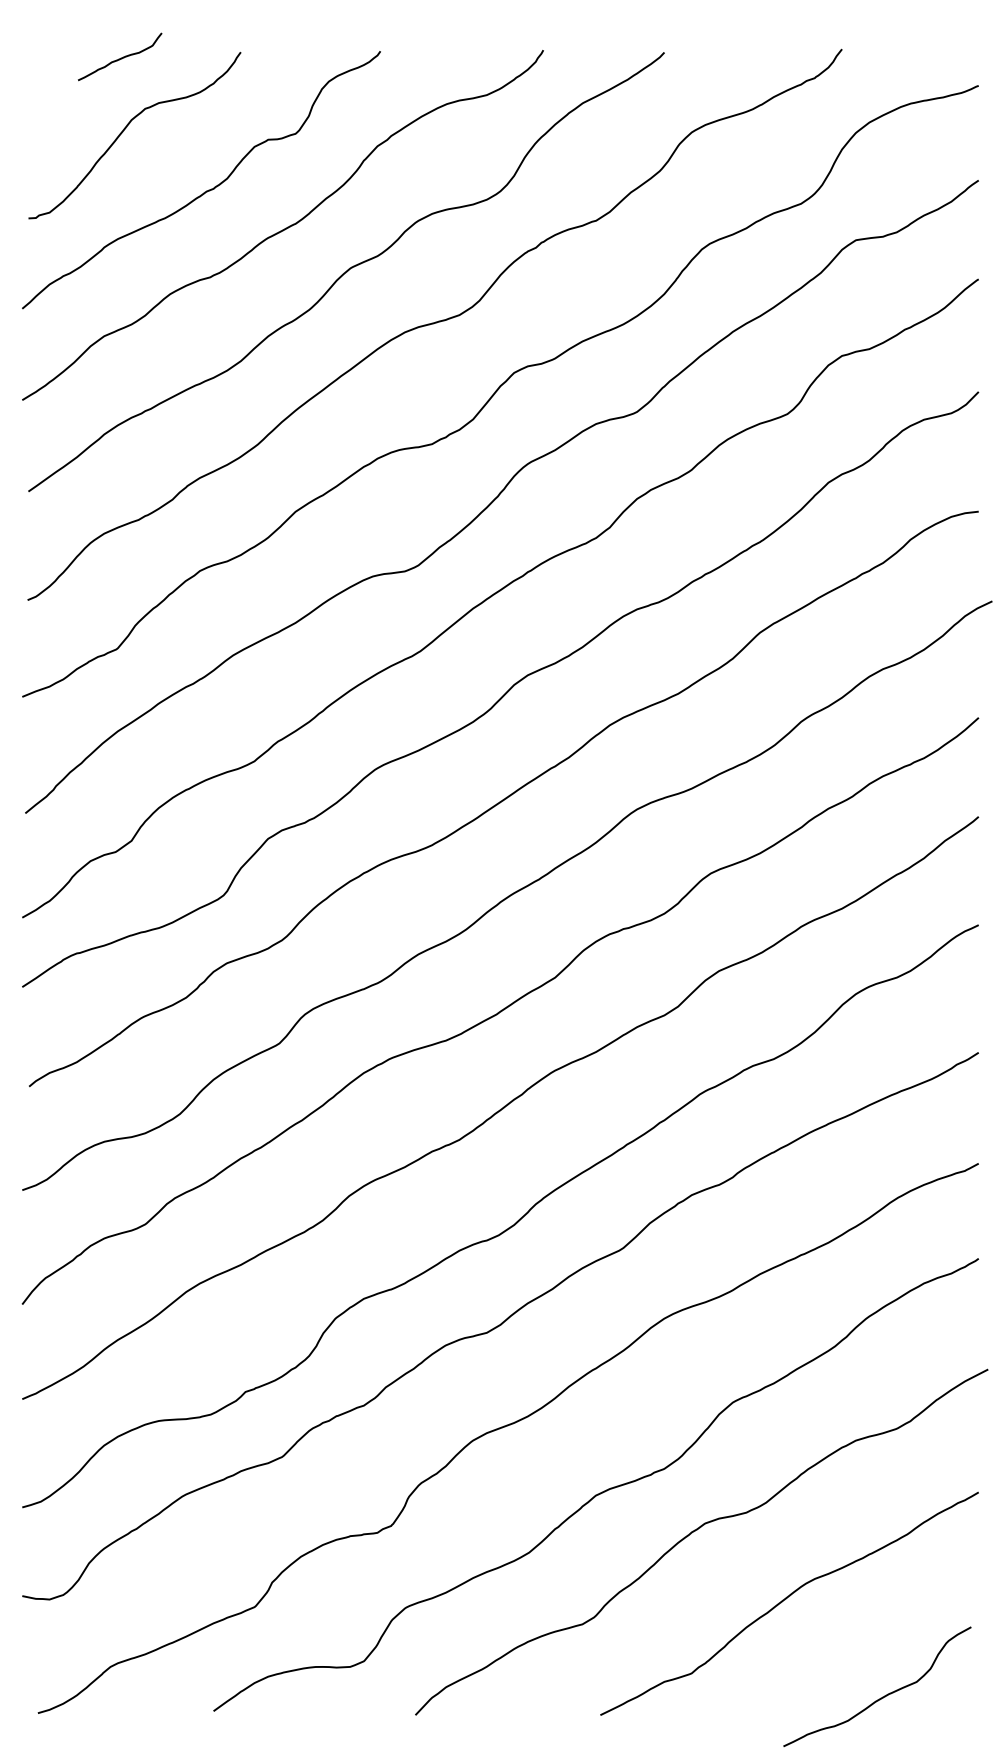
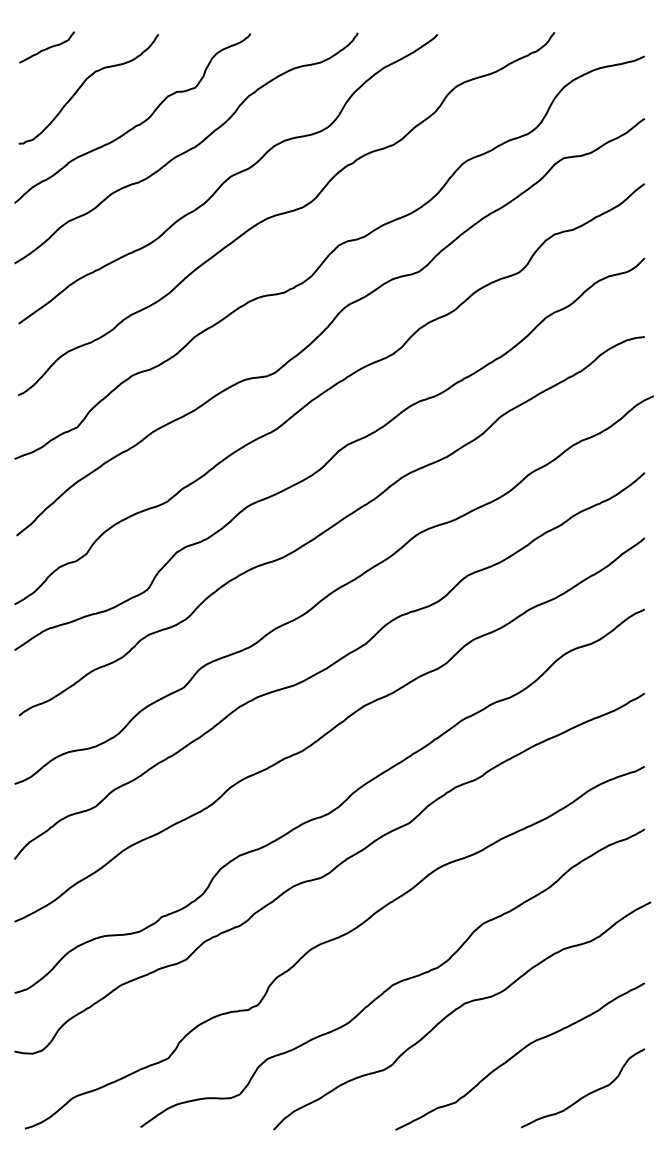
curve: (120, 57) -> (47, 47), moved
curve: (884, 1694) -> (587, 1093), moved

